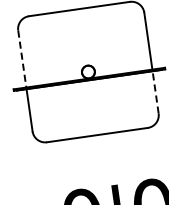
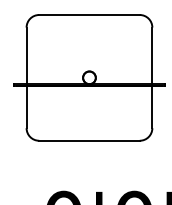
line: (22, 59) -> (26, 56), dashed -> solid
line: (155, 91) -> (152, 106), dashed -> solid

